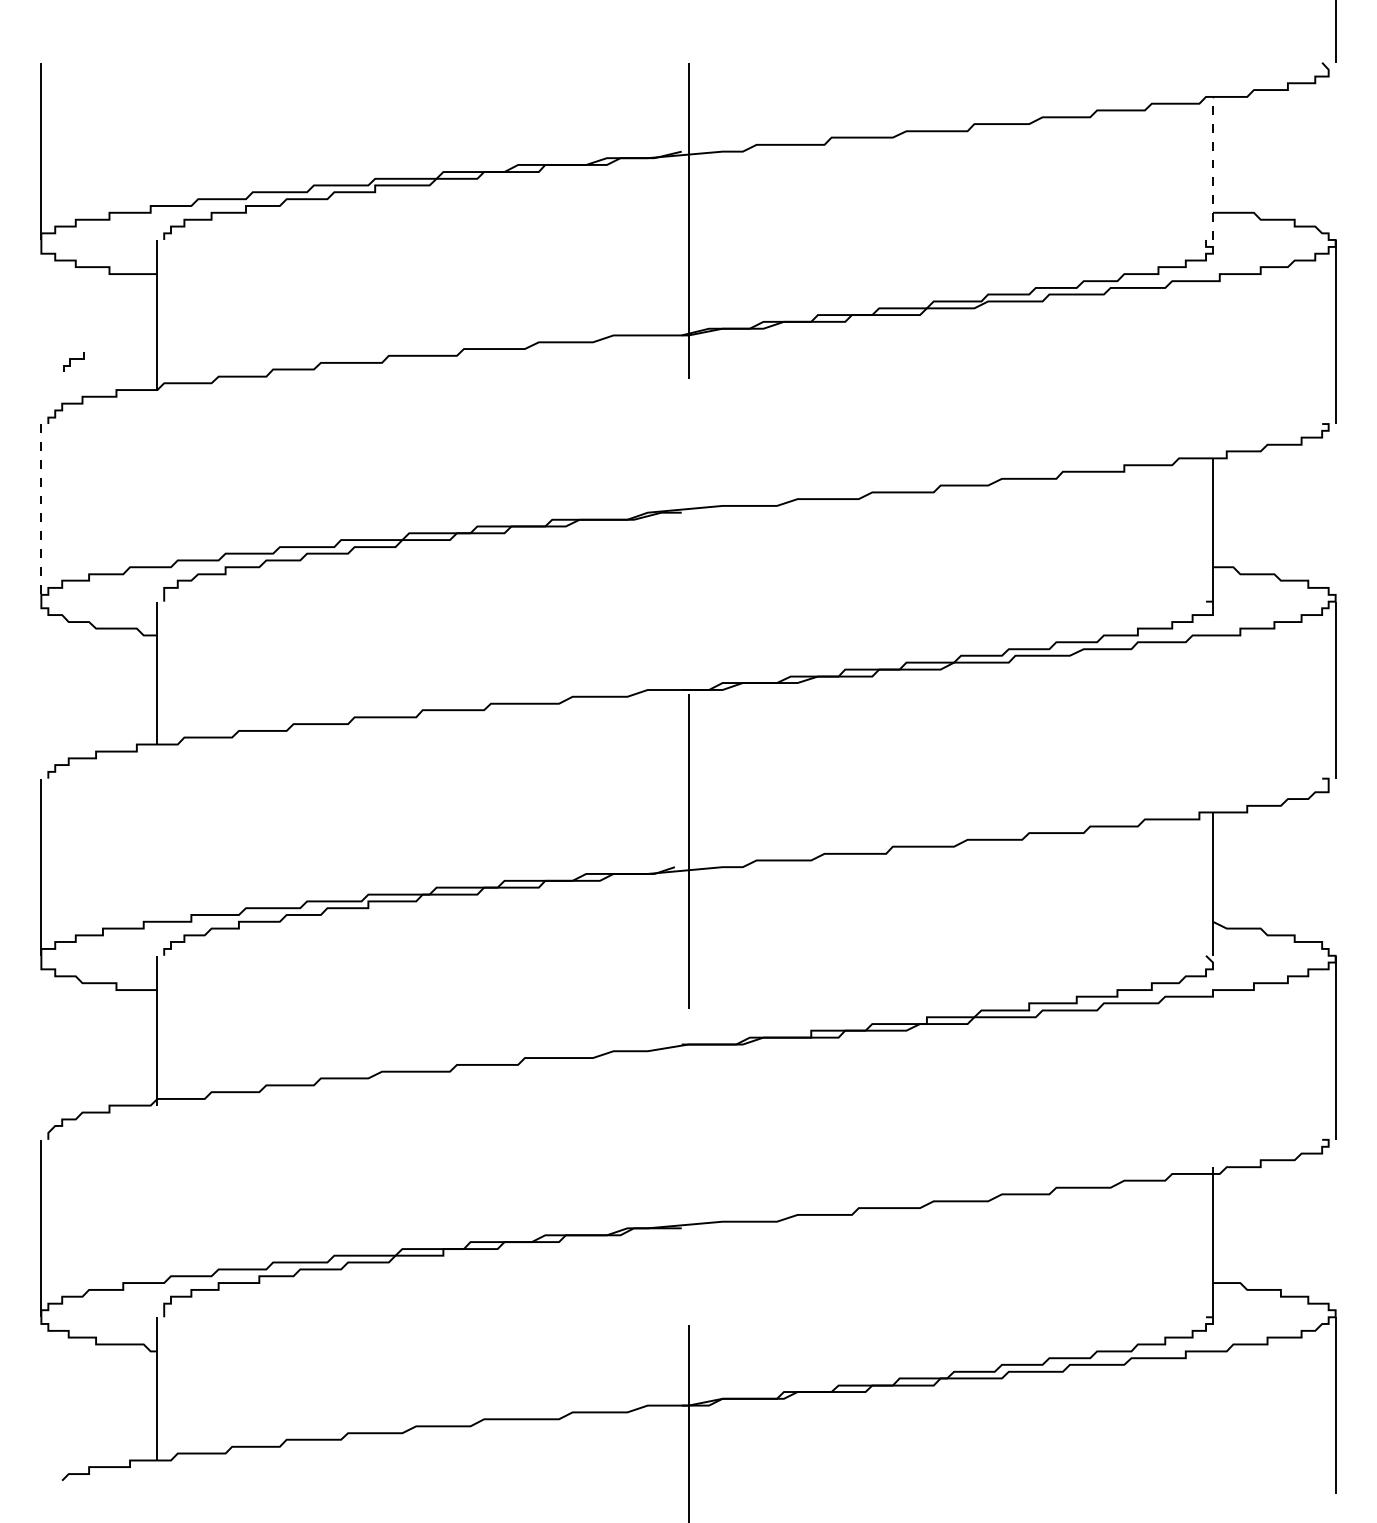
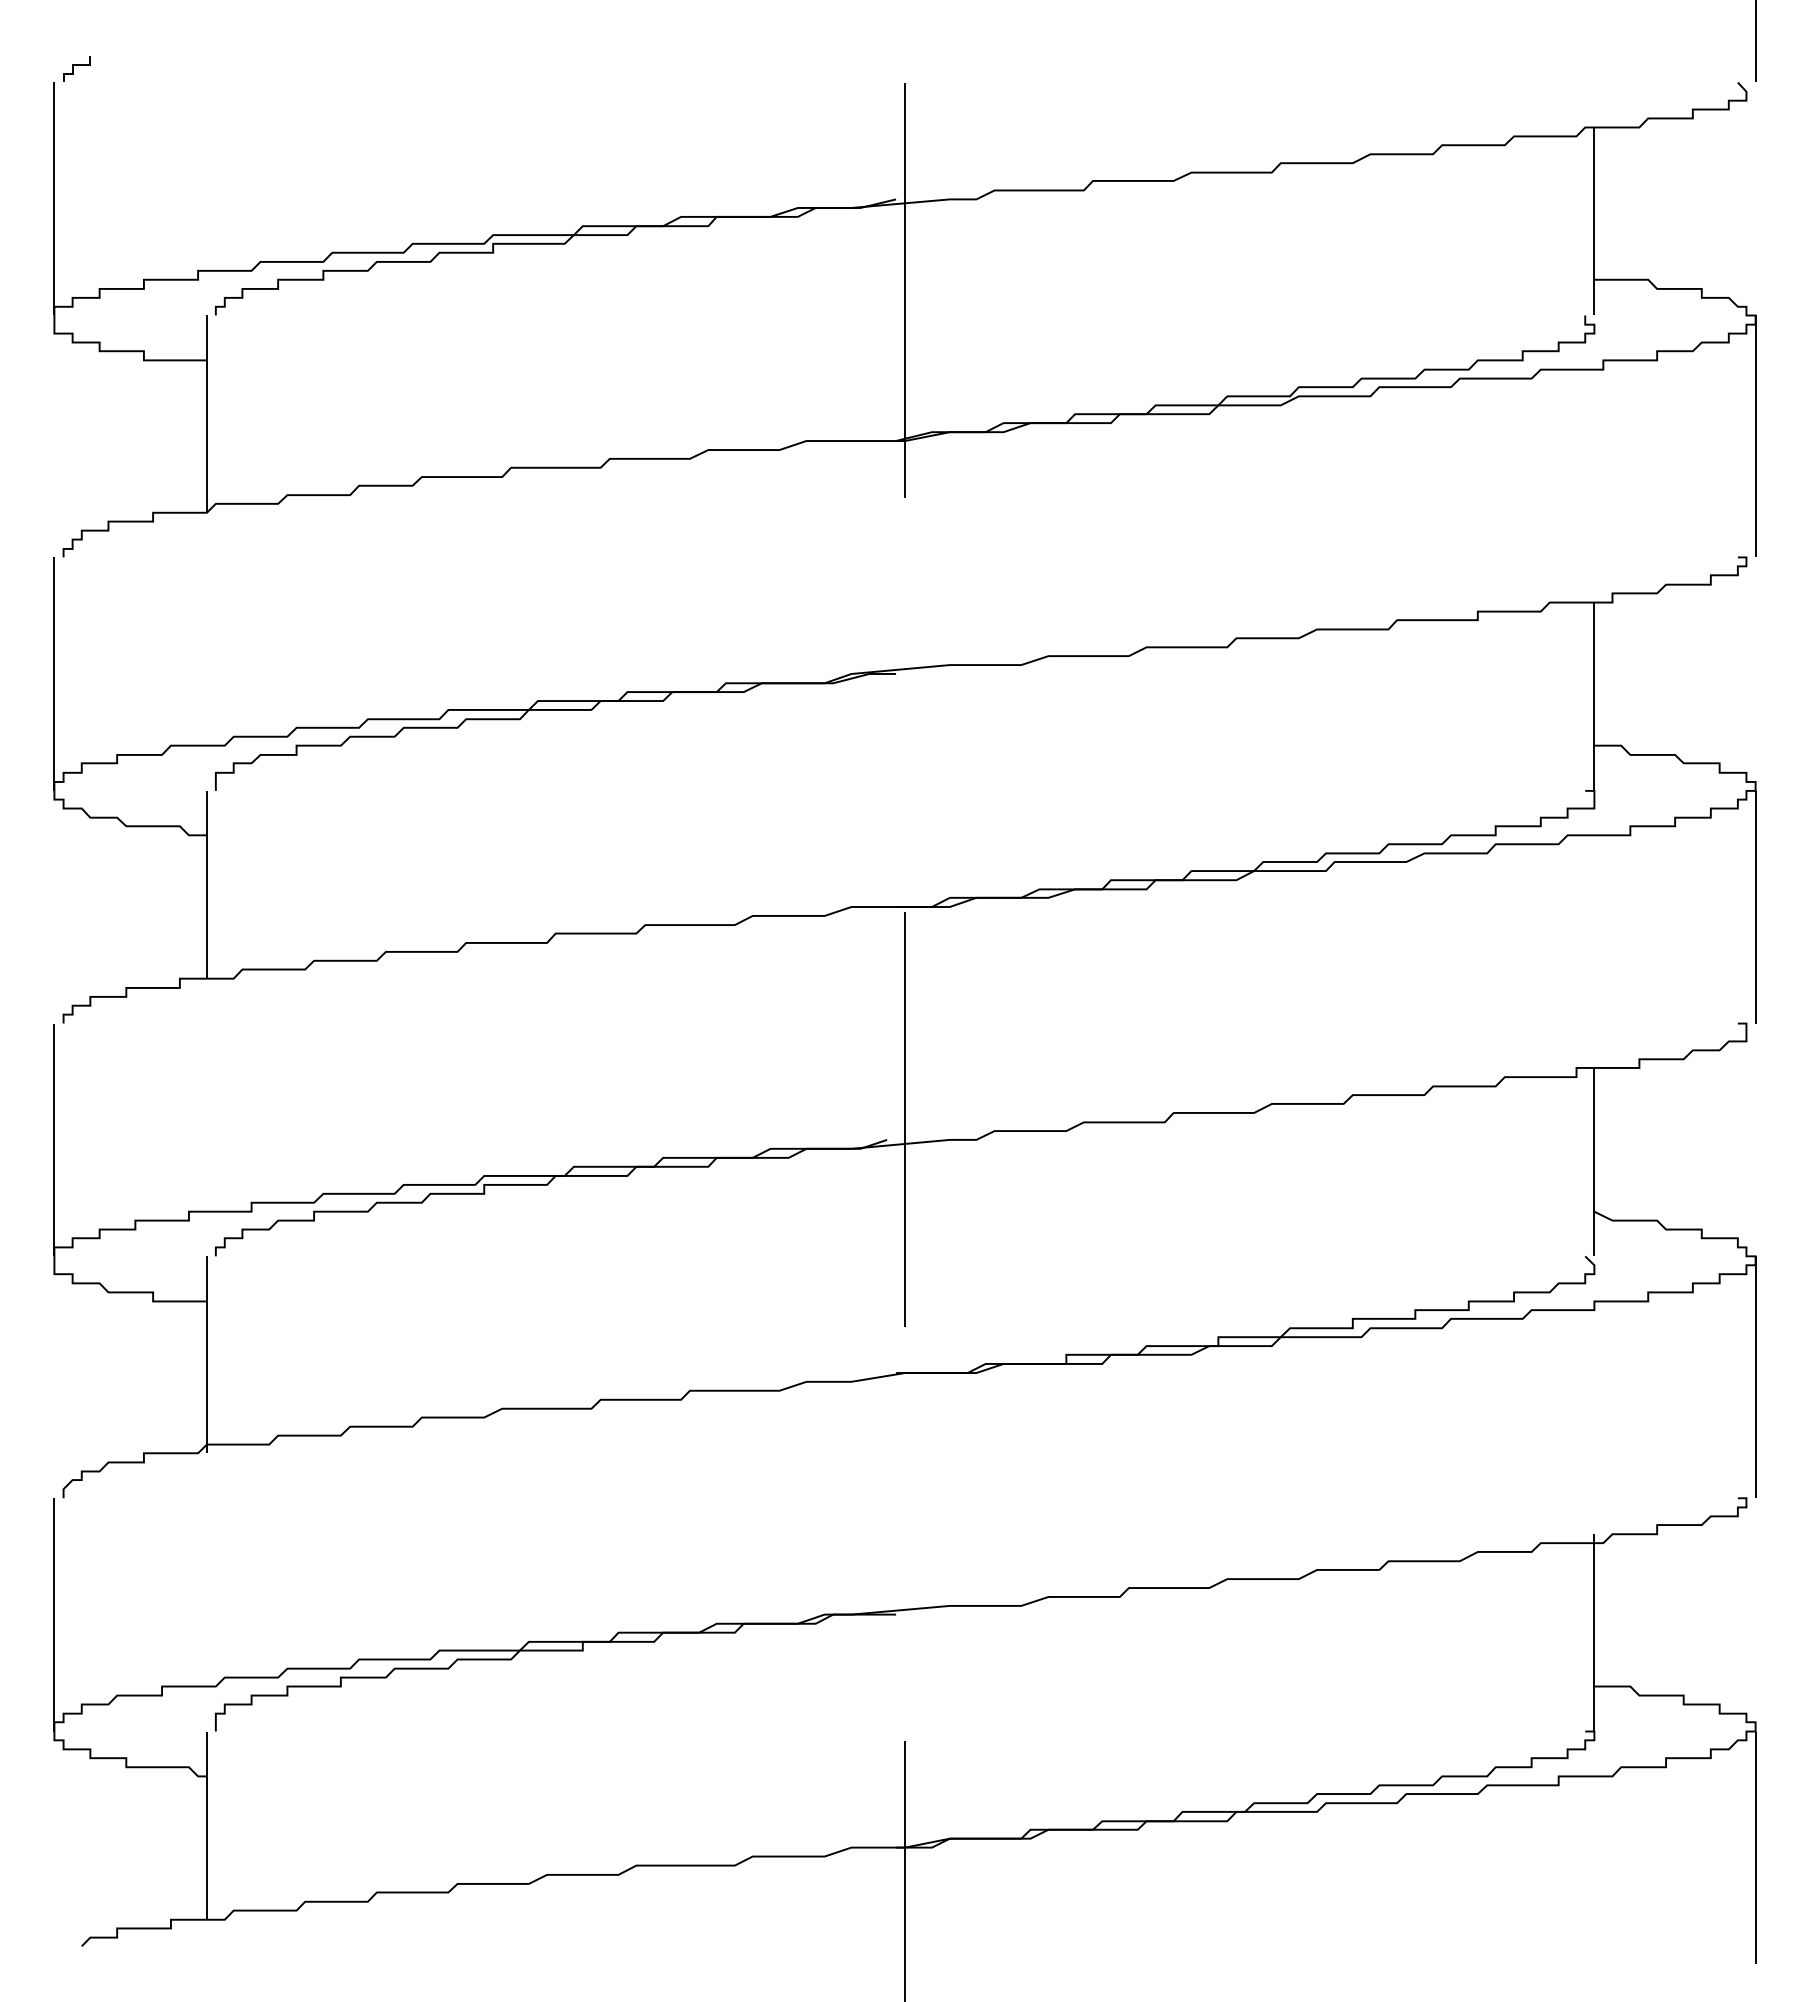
line: (1213, 168) -> (1594, 221), dashed -> solid
curve: (73, 359) -> (76, 65), moved
line: (41, 513) -> (54, 674), dashed -> solid

